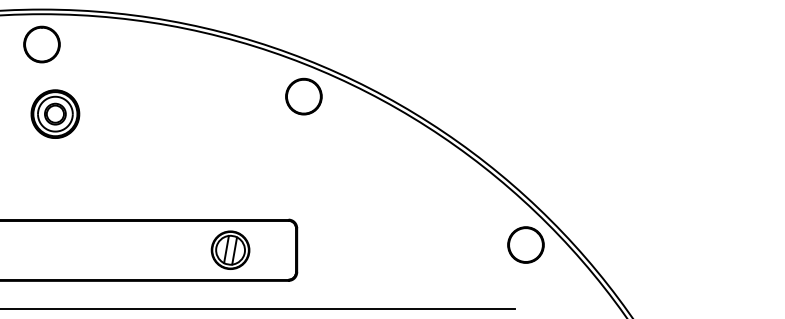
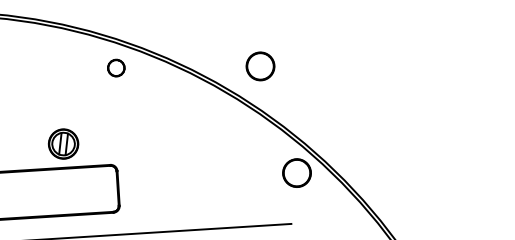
part: (303, 96) -> (115, 68), size x0.6
circle: (487, 105) -> (260, 66), added
part: (230, 249) -> (63, 143), moved

